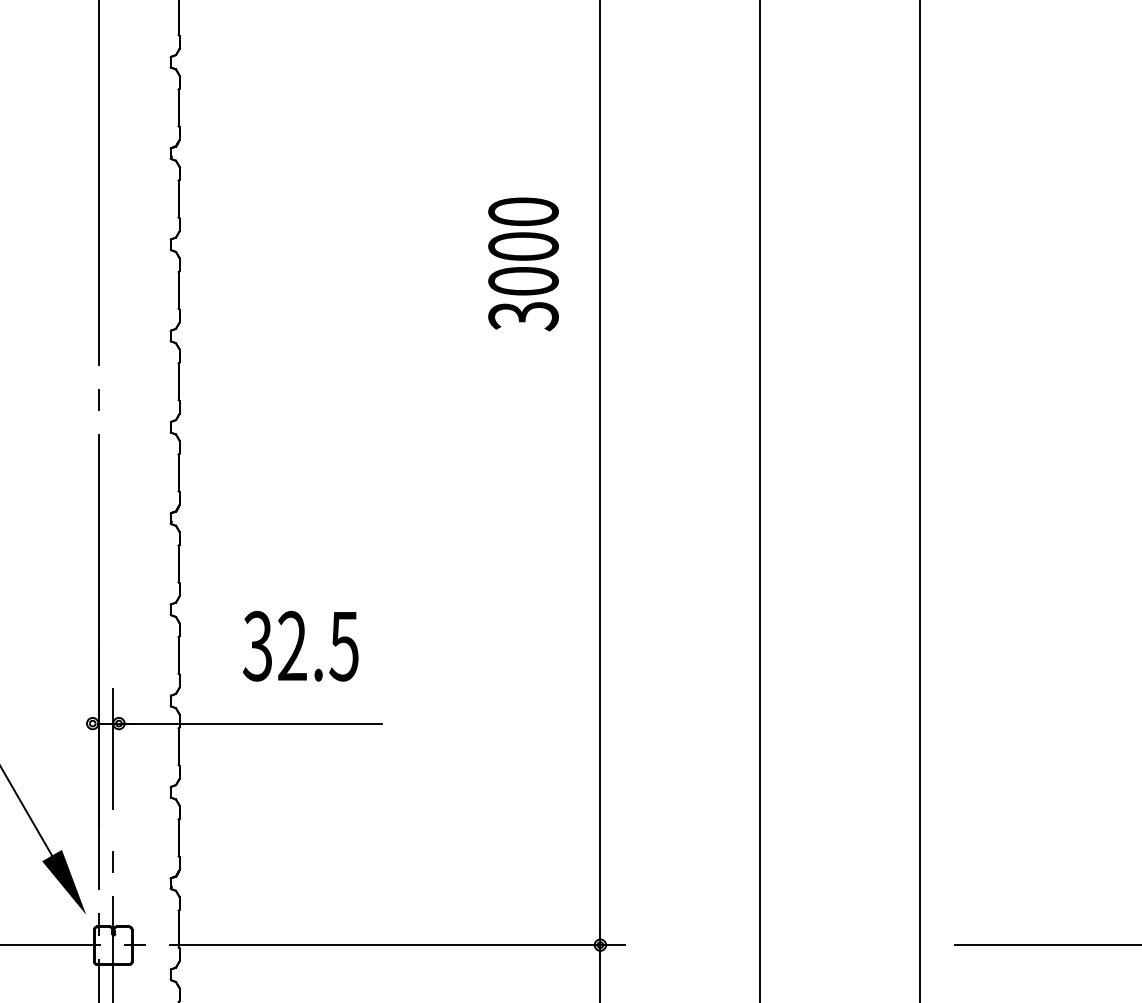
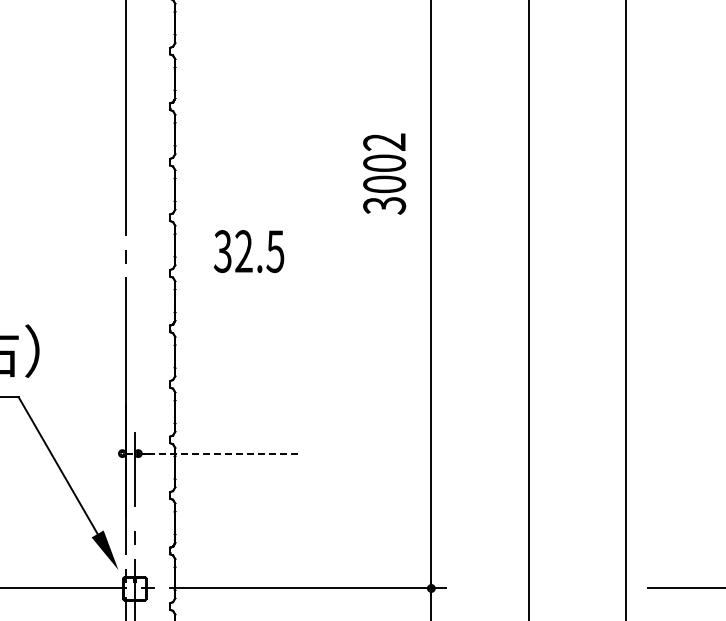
text: (523, 210) -> (384, 141), 3000 -> 3002
text: (299, 646) -> (248, 251), moved
line: (240, 723) -> (212, 453), solid -> dashed

